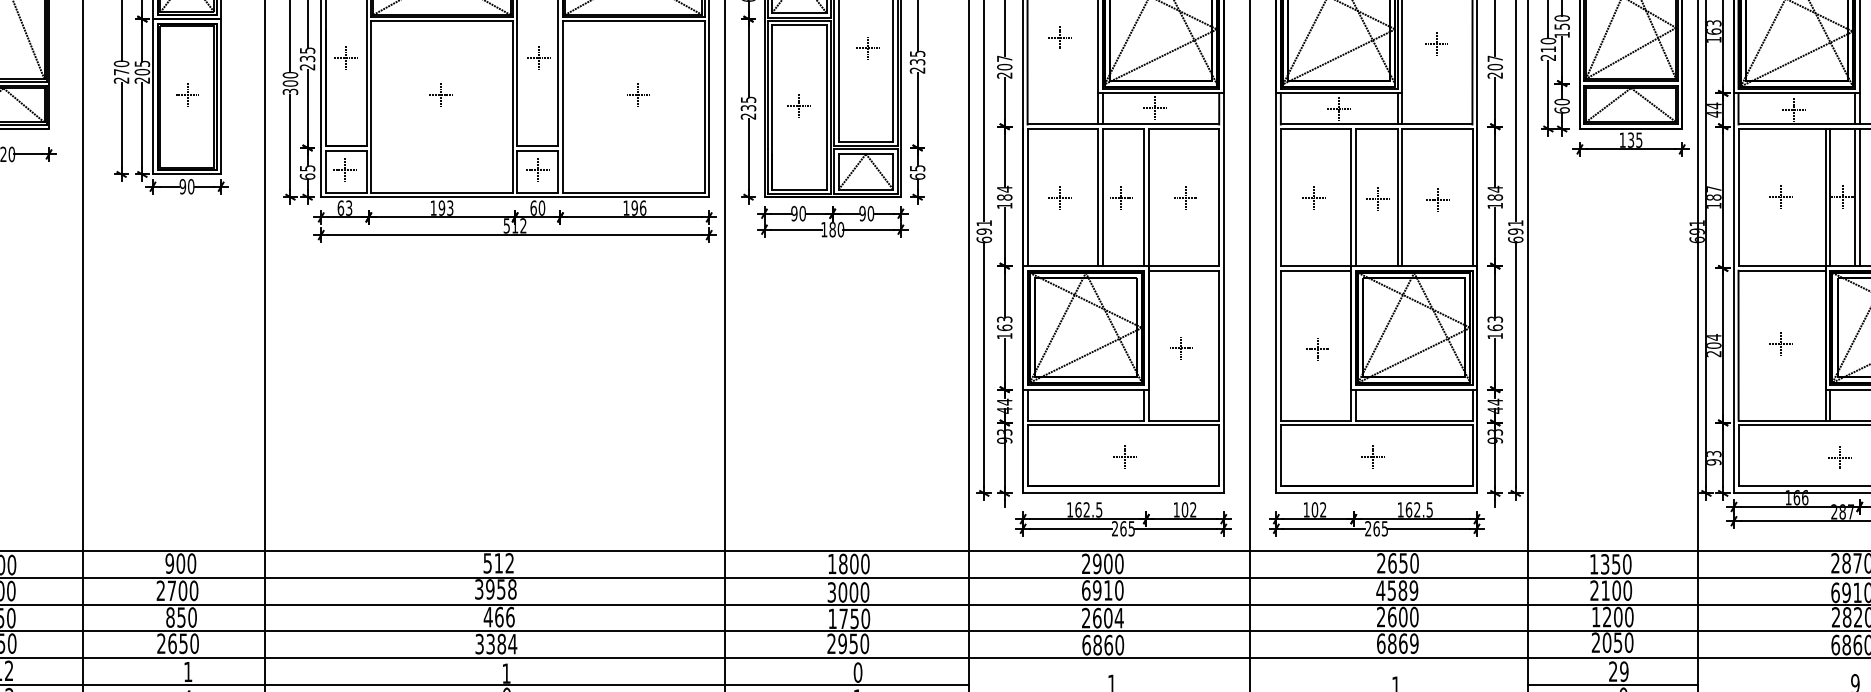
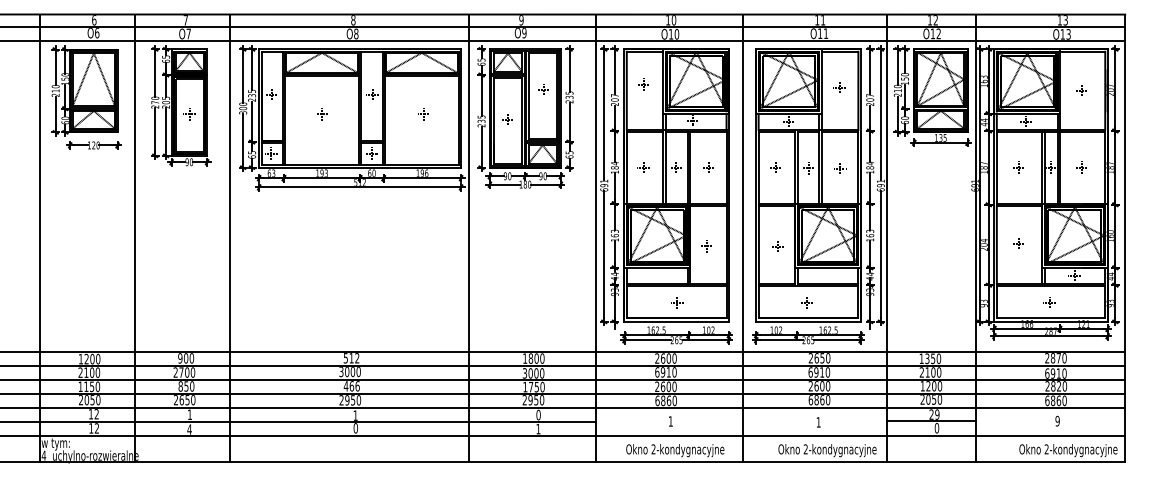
text: (1096, 563) -> (662, 358), 2900 -> 2600
text: (500, 590) -> (352, 372), 3958 -> 3000
text: (1395, 590) -> (818, 372), 4589 -> 6910
text: (1119, 617) -> (674, 386), 2604 -> 2600
text: (496, 644) -> (350, 400), 3384 -> 2950
text: (1413, 644) -> (827, 400), 6869 -> 6860

